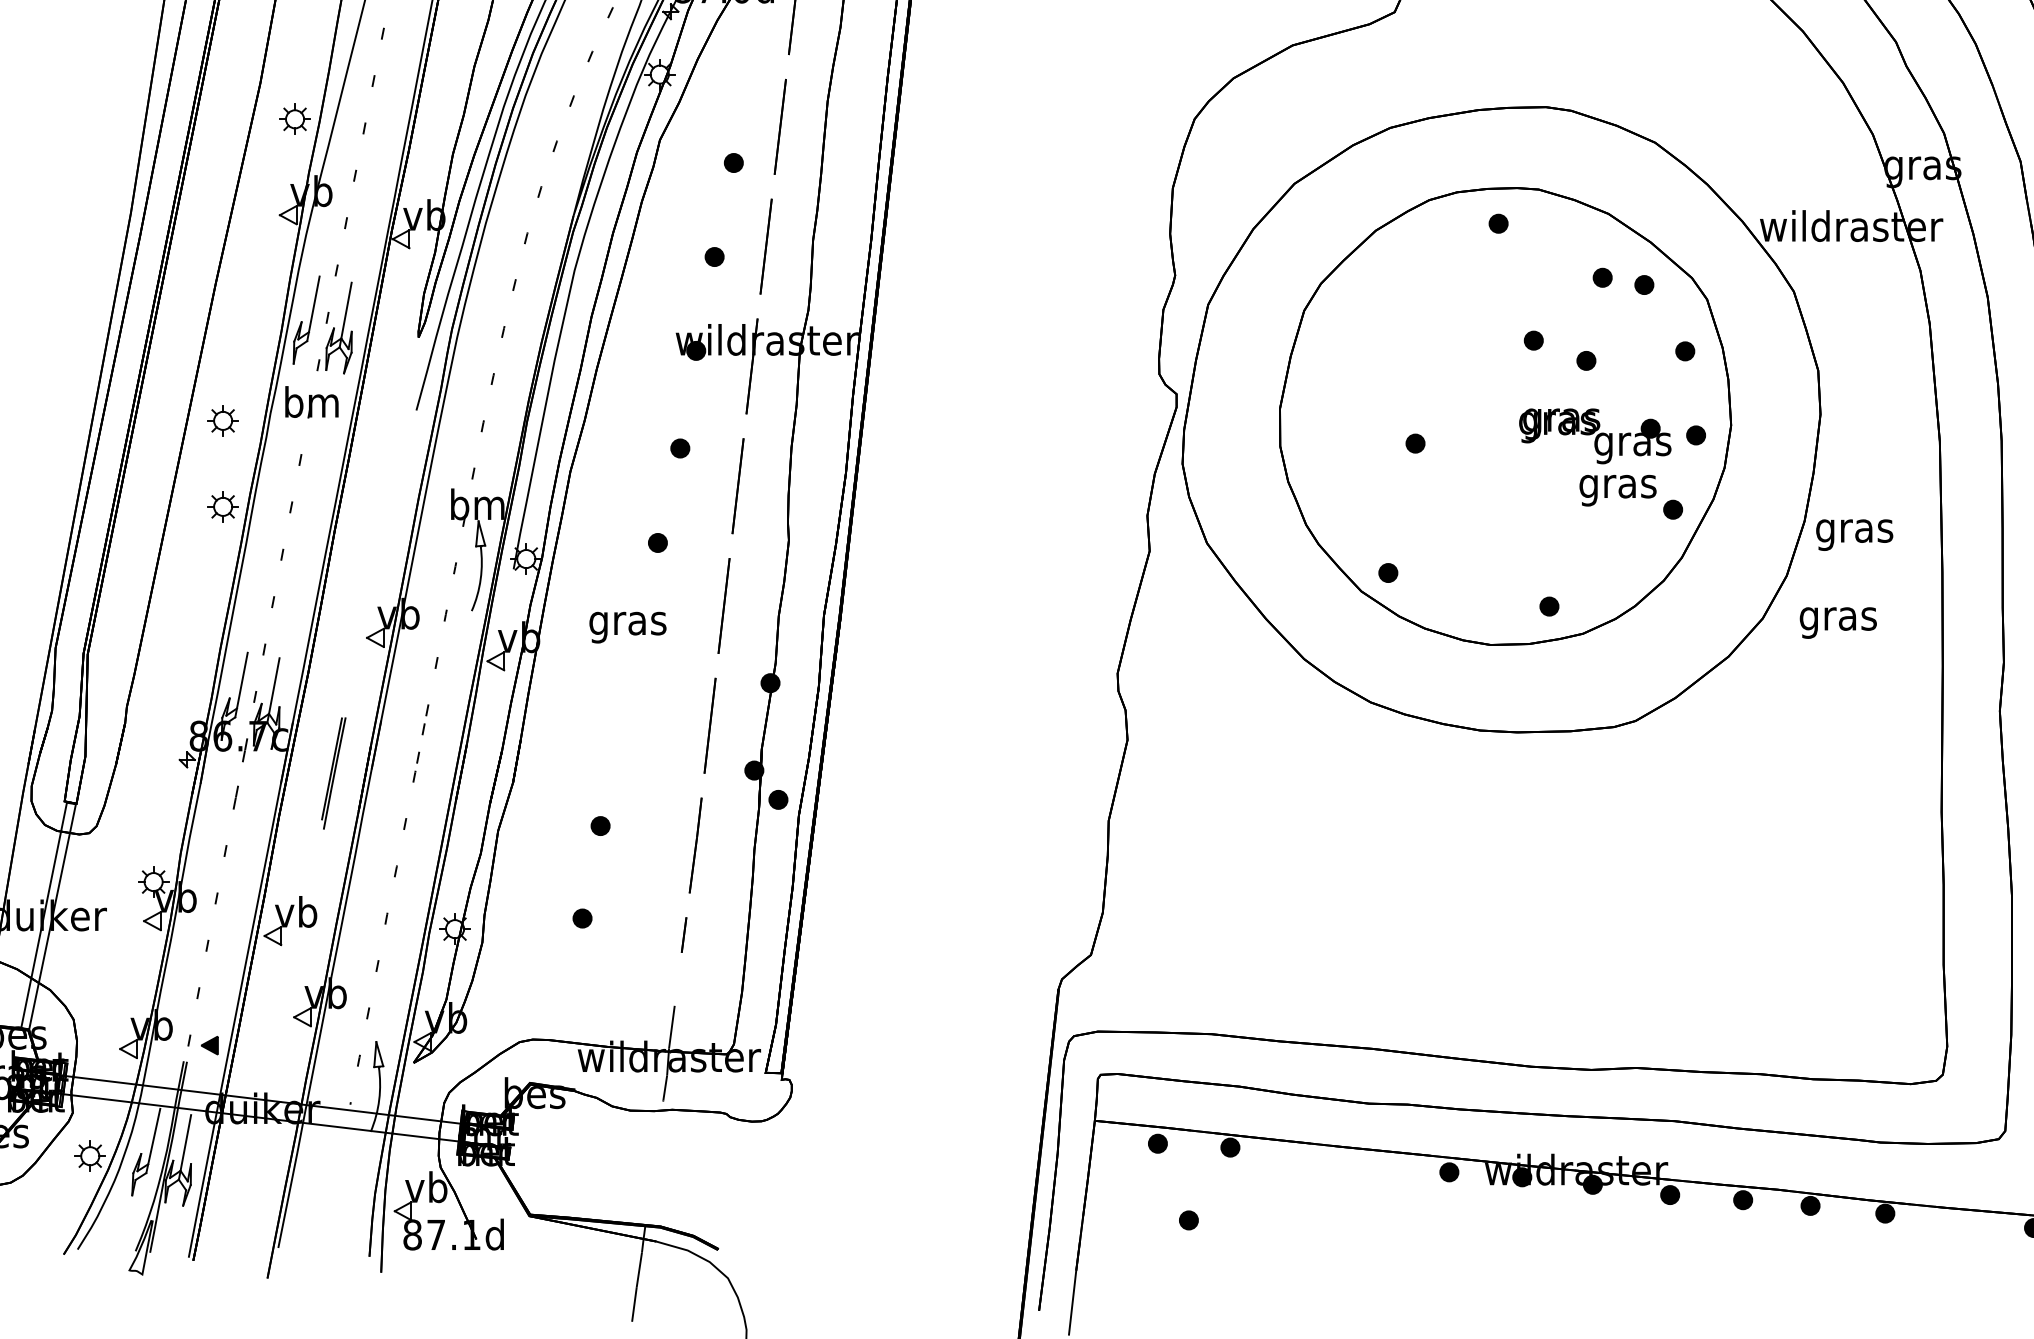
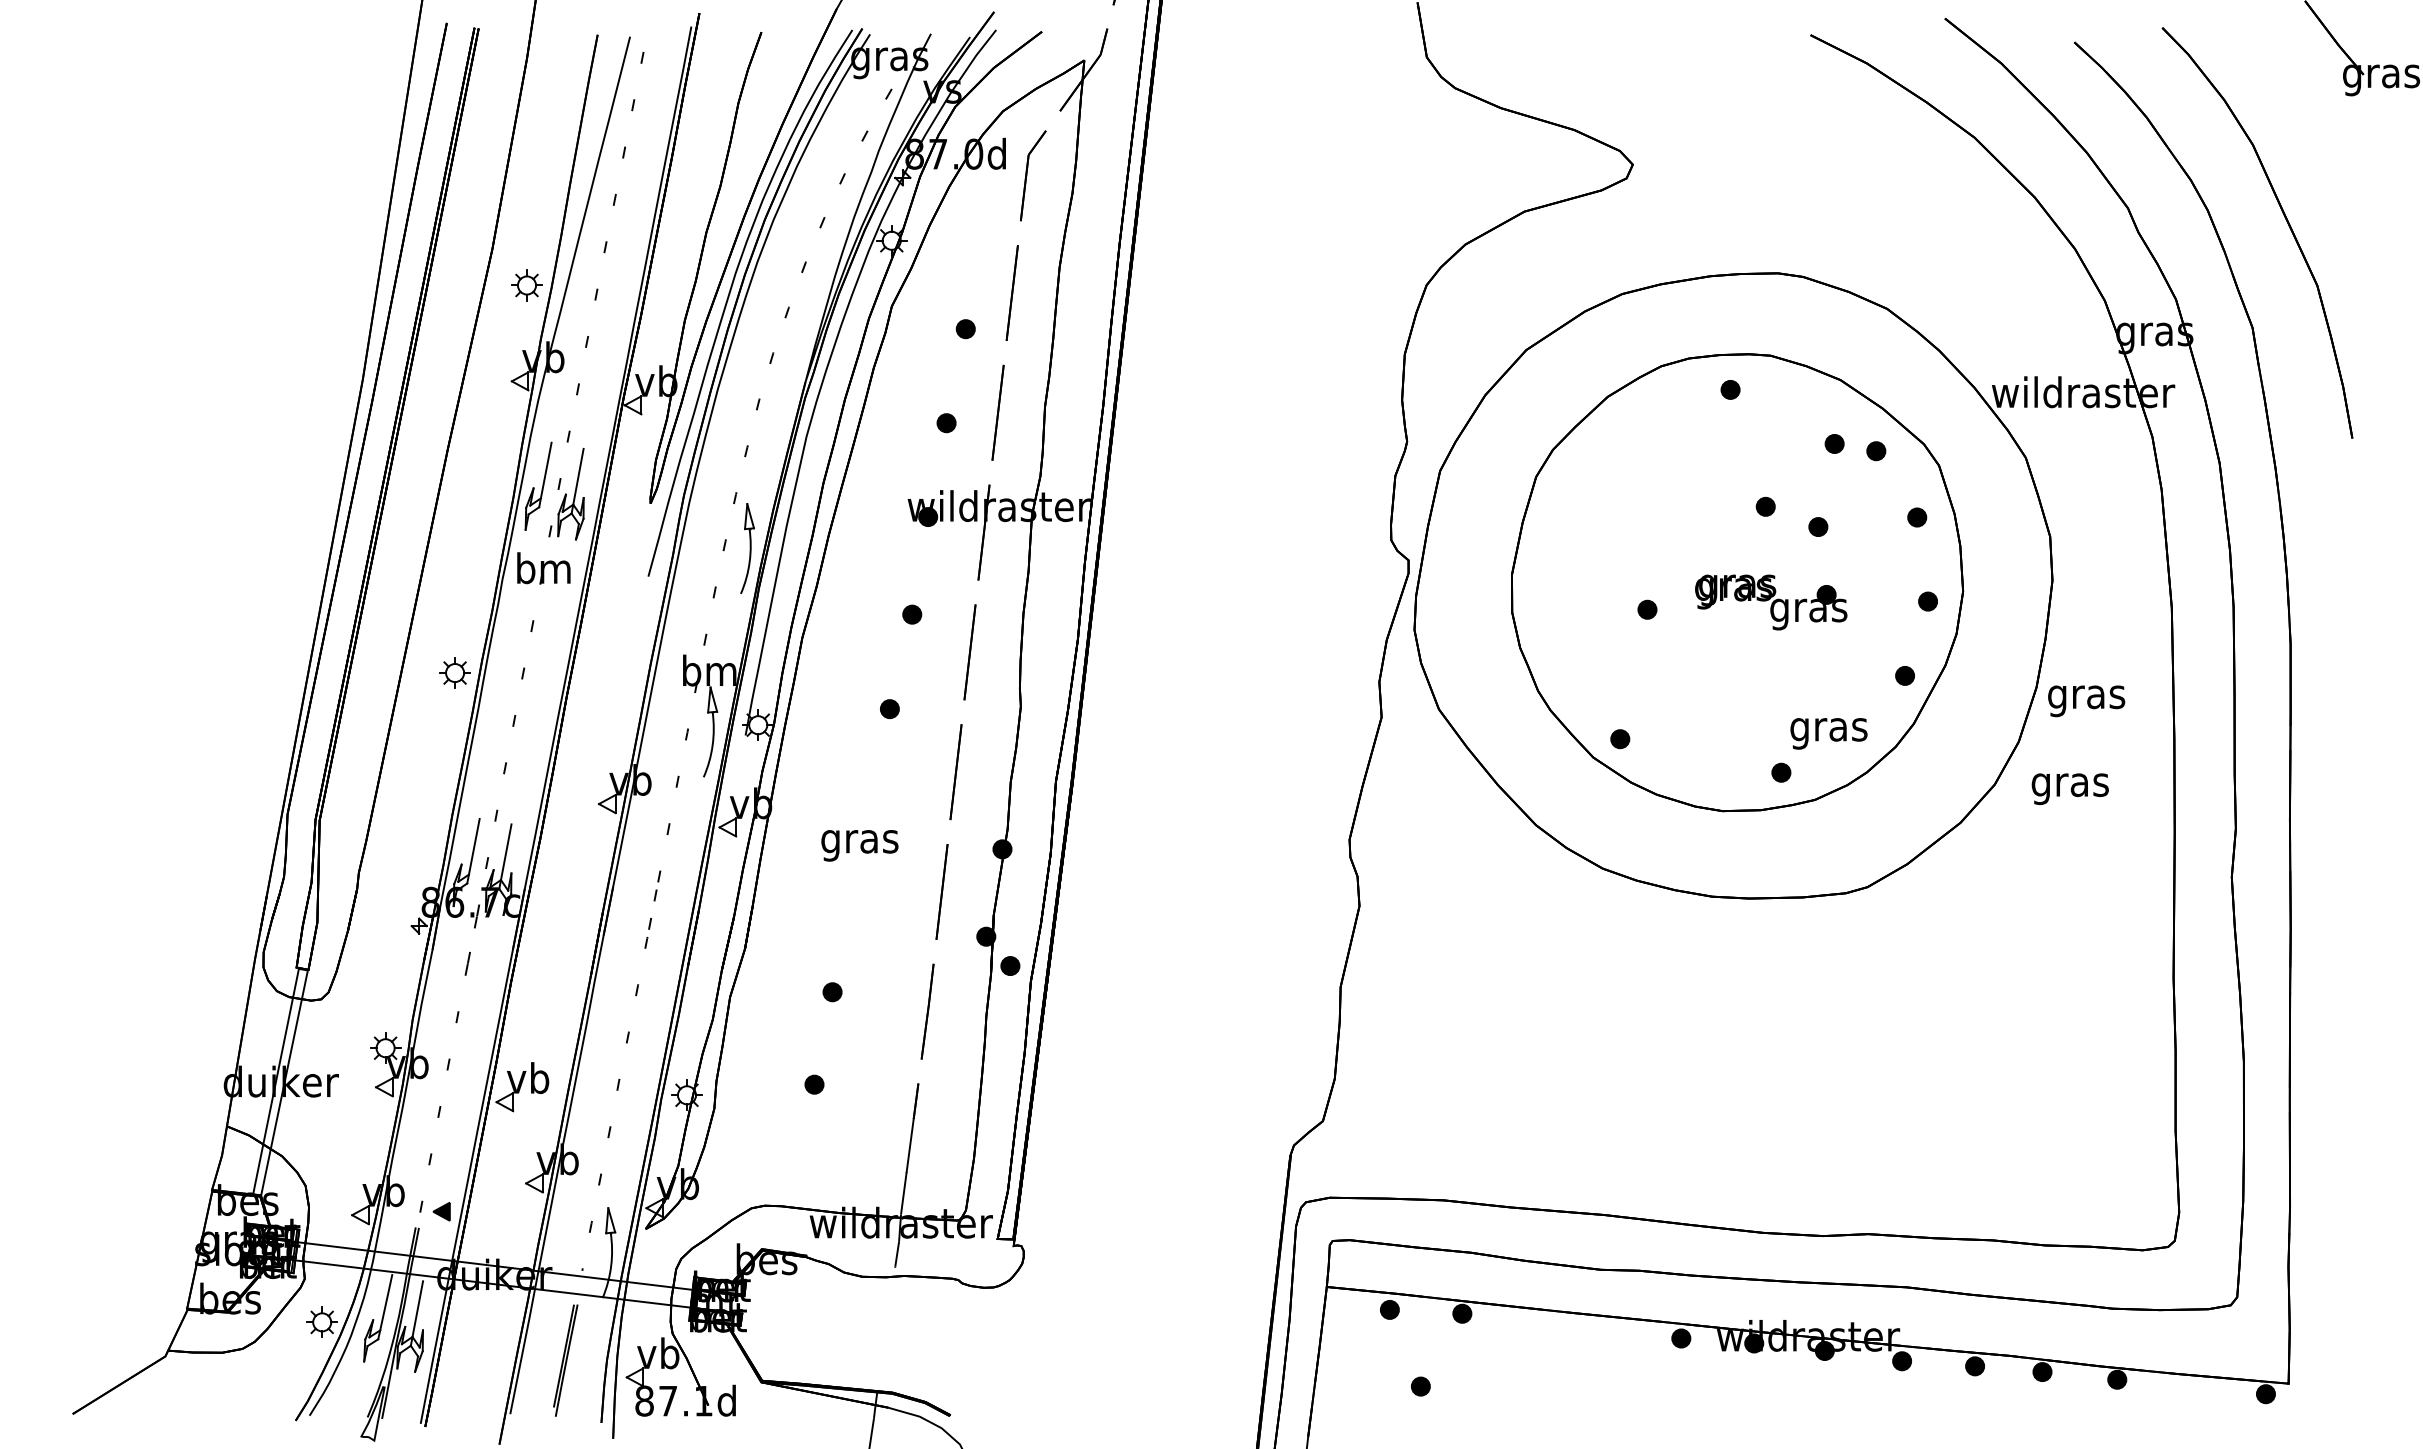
part: (515, 382) -> (747, 548), added
part: (222, 420) -> (454, 586), removed
part: (1595, 436) -> (1771, 602), moved
text: (1617, 490) -> (1828, 733), moved
text: (627, 627) -> (859, 845), moved
part: (333, 773) -> (565, 1360), moved
line: (677, 979) -> (909, 1145), added

